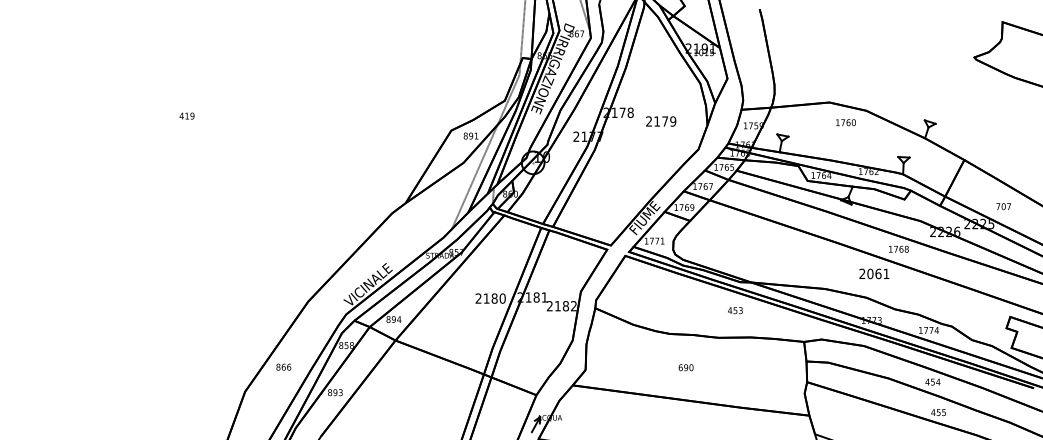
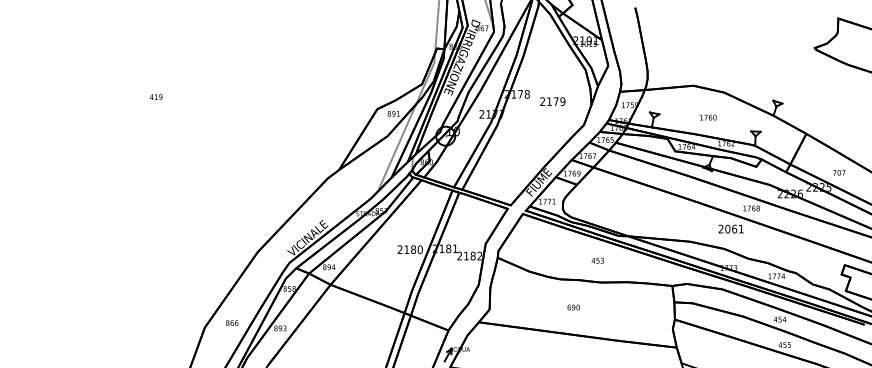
text: (846, 122) -> (708, 117), moved
text: (734, 310) -> (597, 260), moved
text: (284, 366) -> (232, 322), moved

